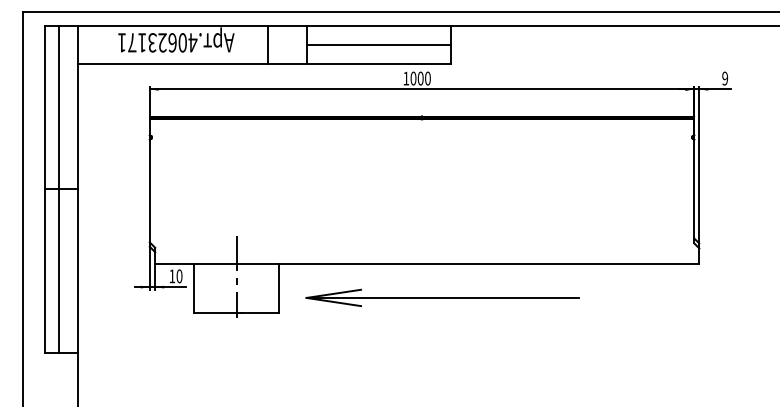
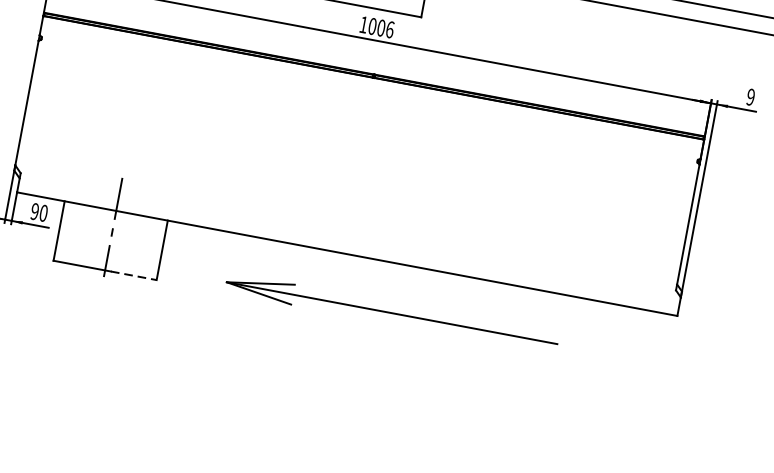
text: (427, 78) -> (389, 29), 1000 -> 1006
text: (172, 276) -> (35, 211), 10 -> 90
part: (442, 297) -> (391, 312), moved
line: (260, 312) -> (133, 275), solid -> dashed

